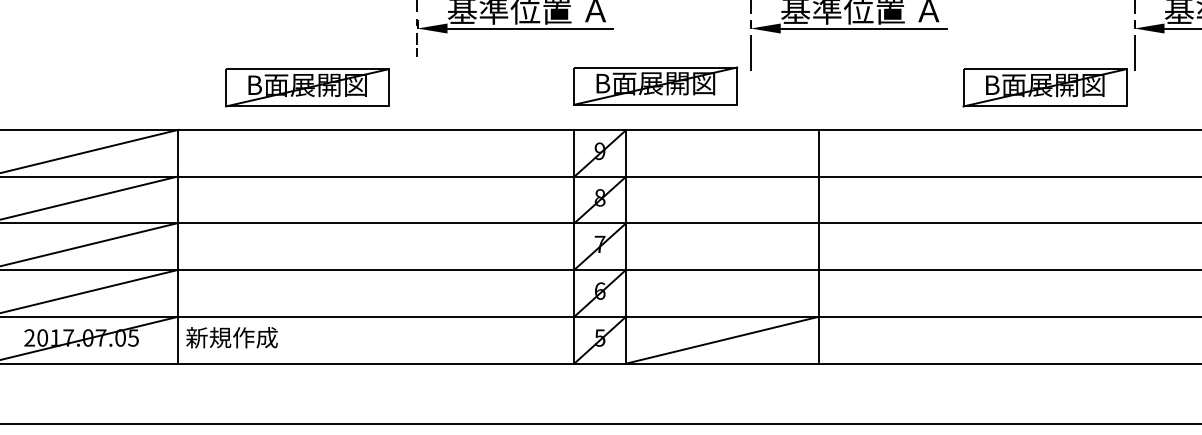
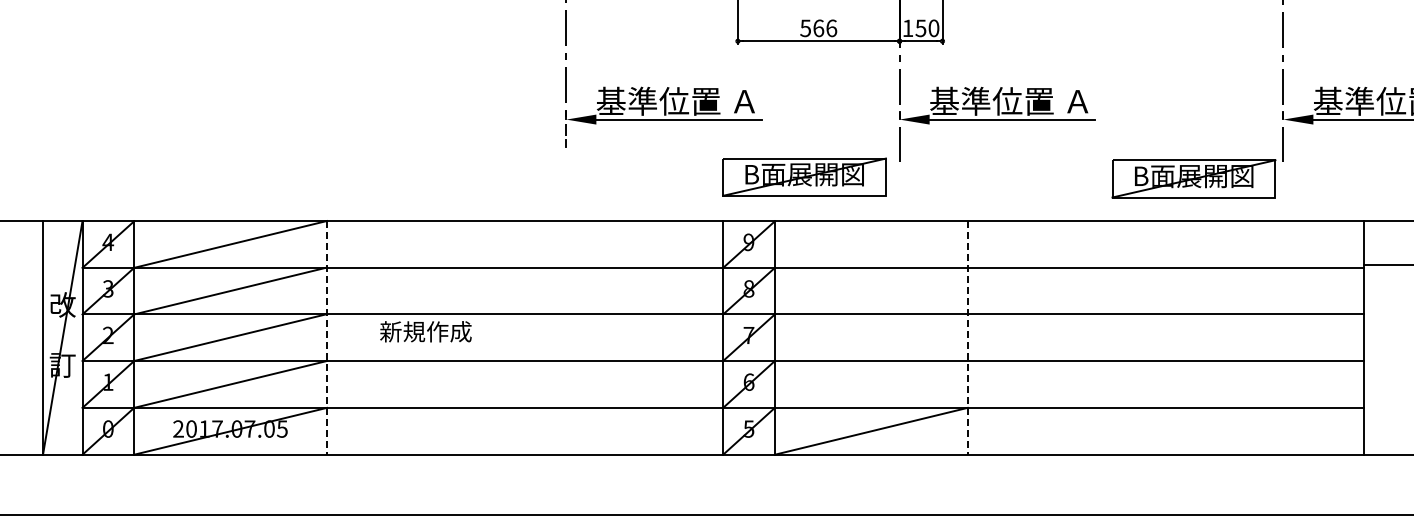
part: (307, 87) -> (456, 178), removed
line: (177, 247) -> (326, 338), solid -> dashed
line: (818, 247) -> (967, 338), solid -> dashed
text: (231, 337) -> (425, 331), moved

